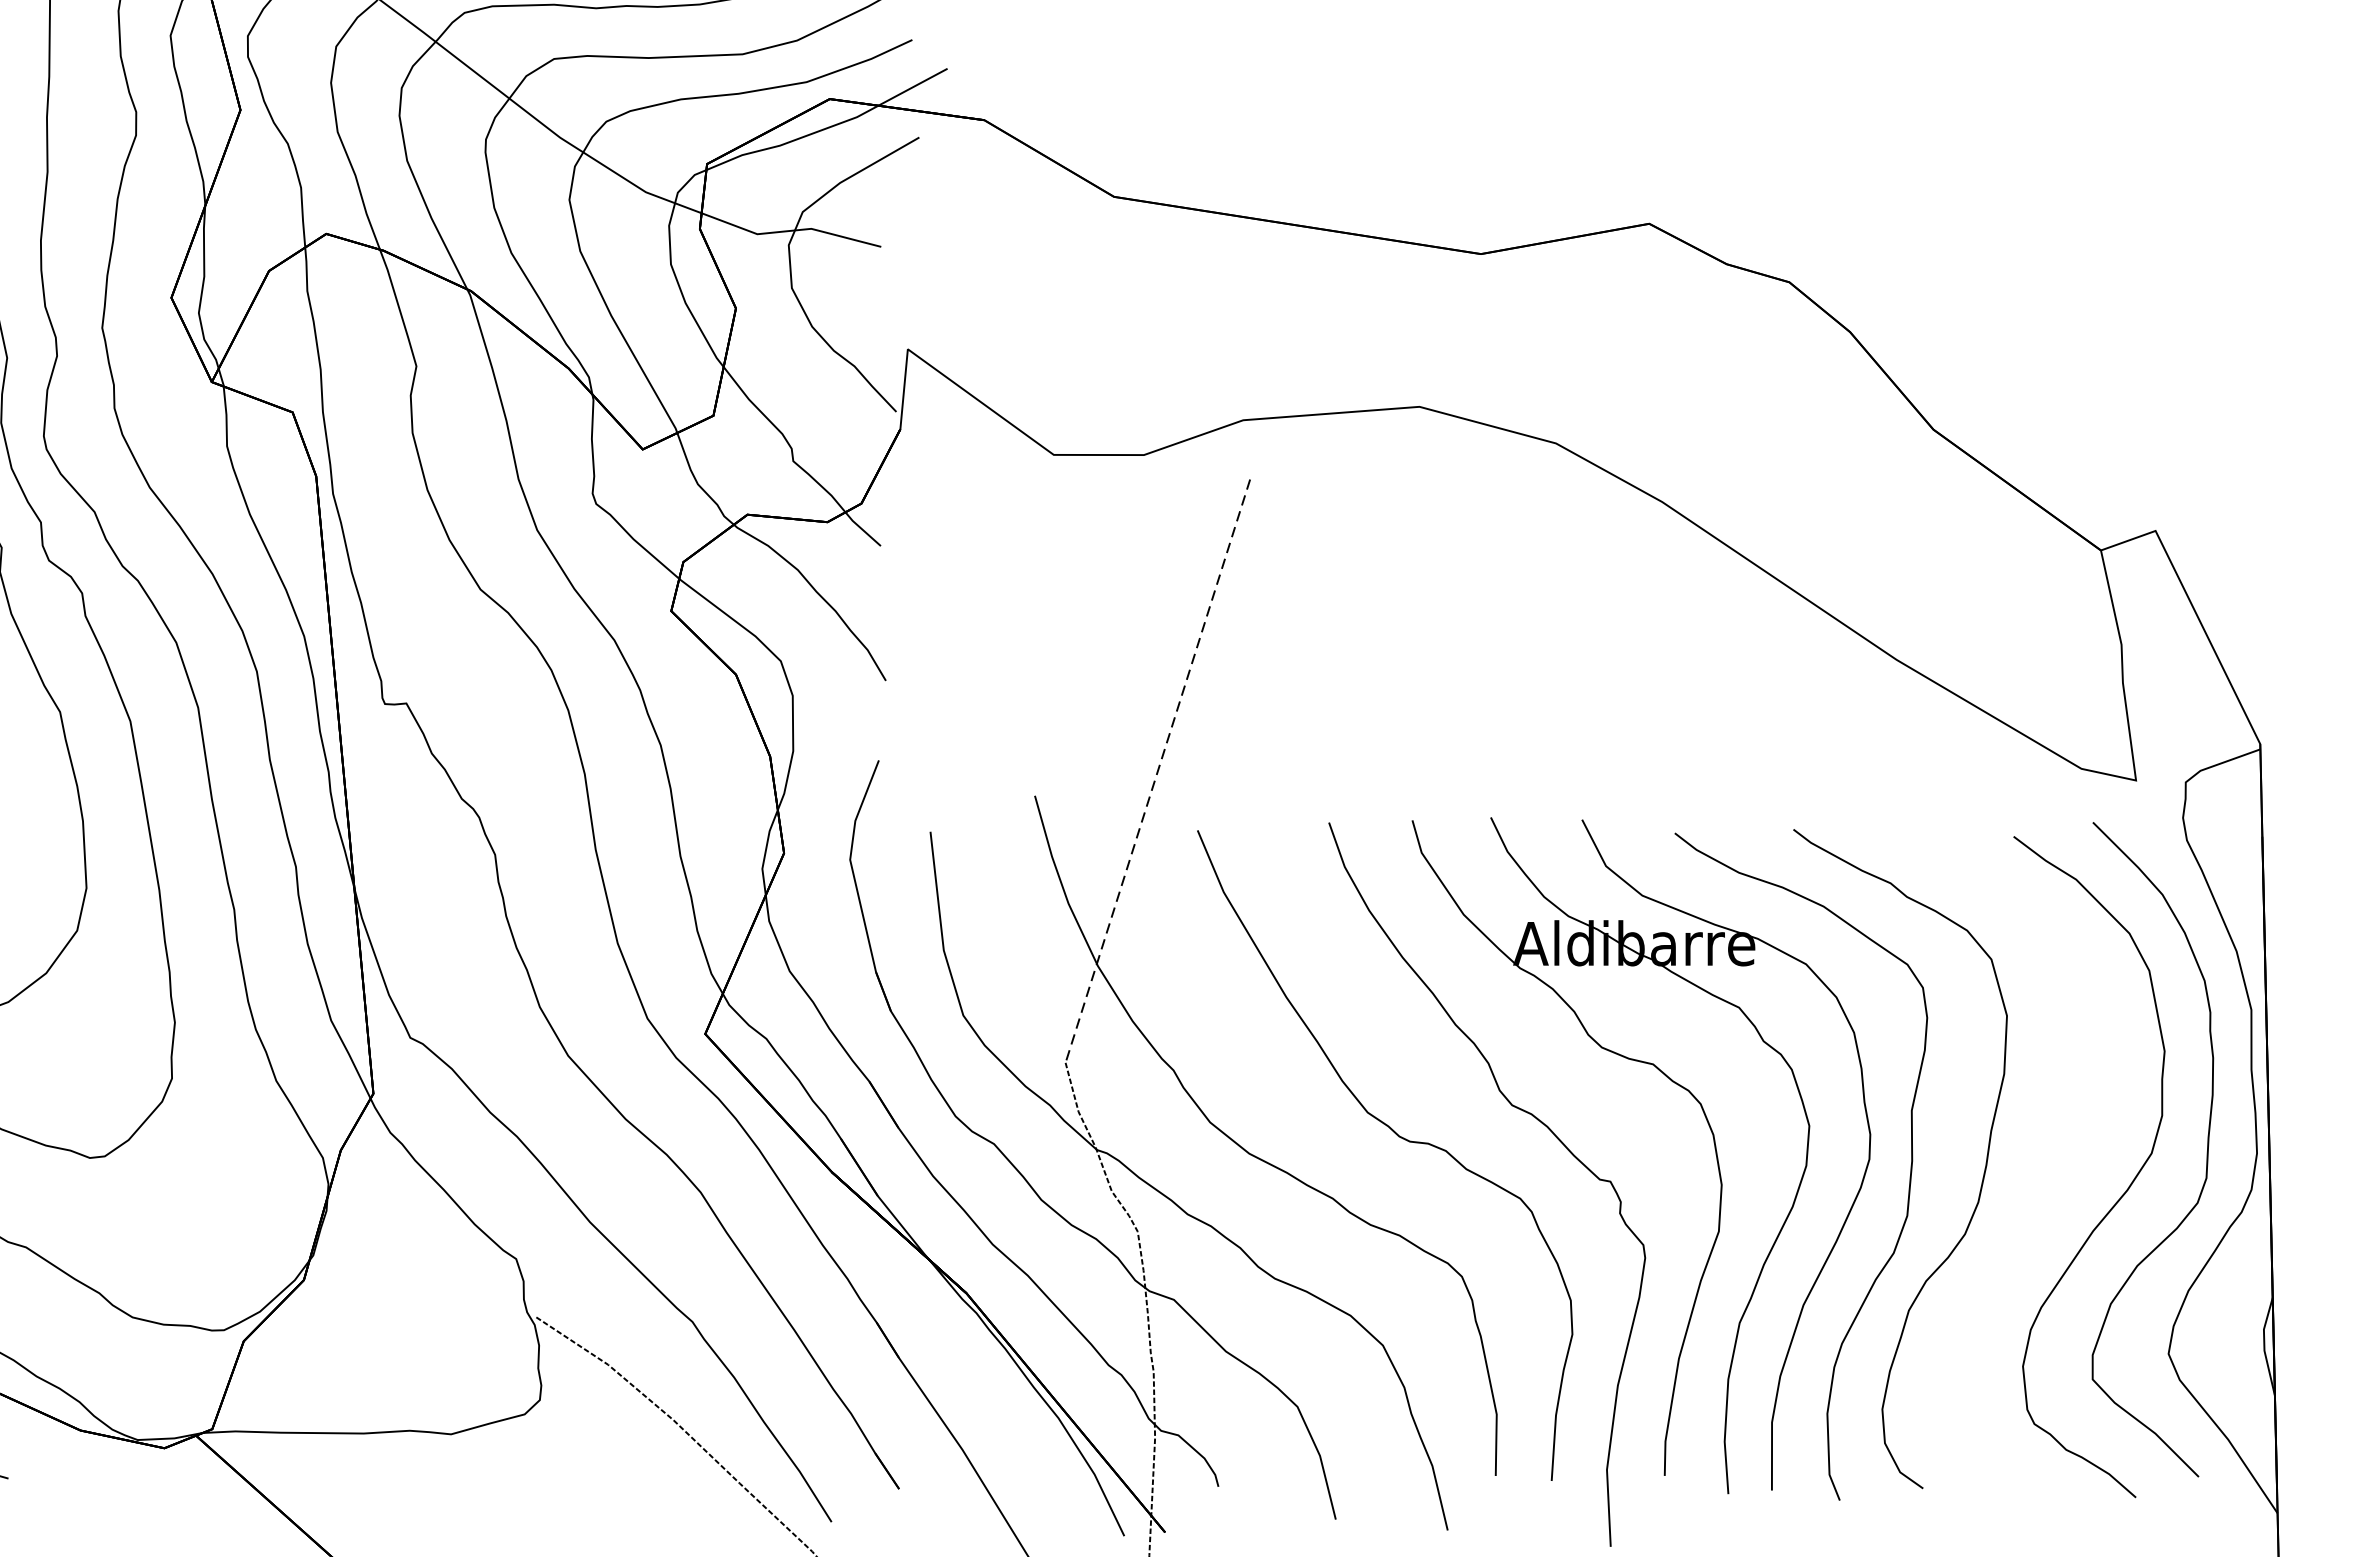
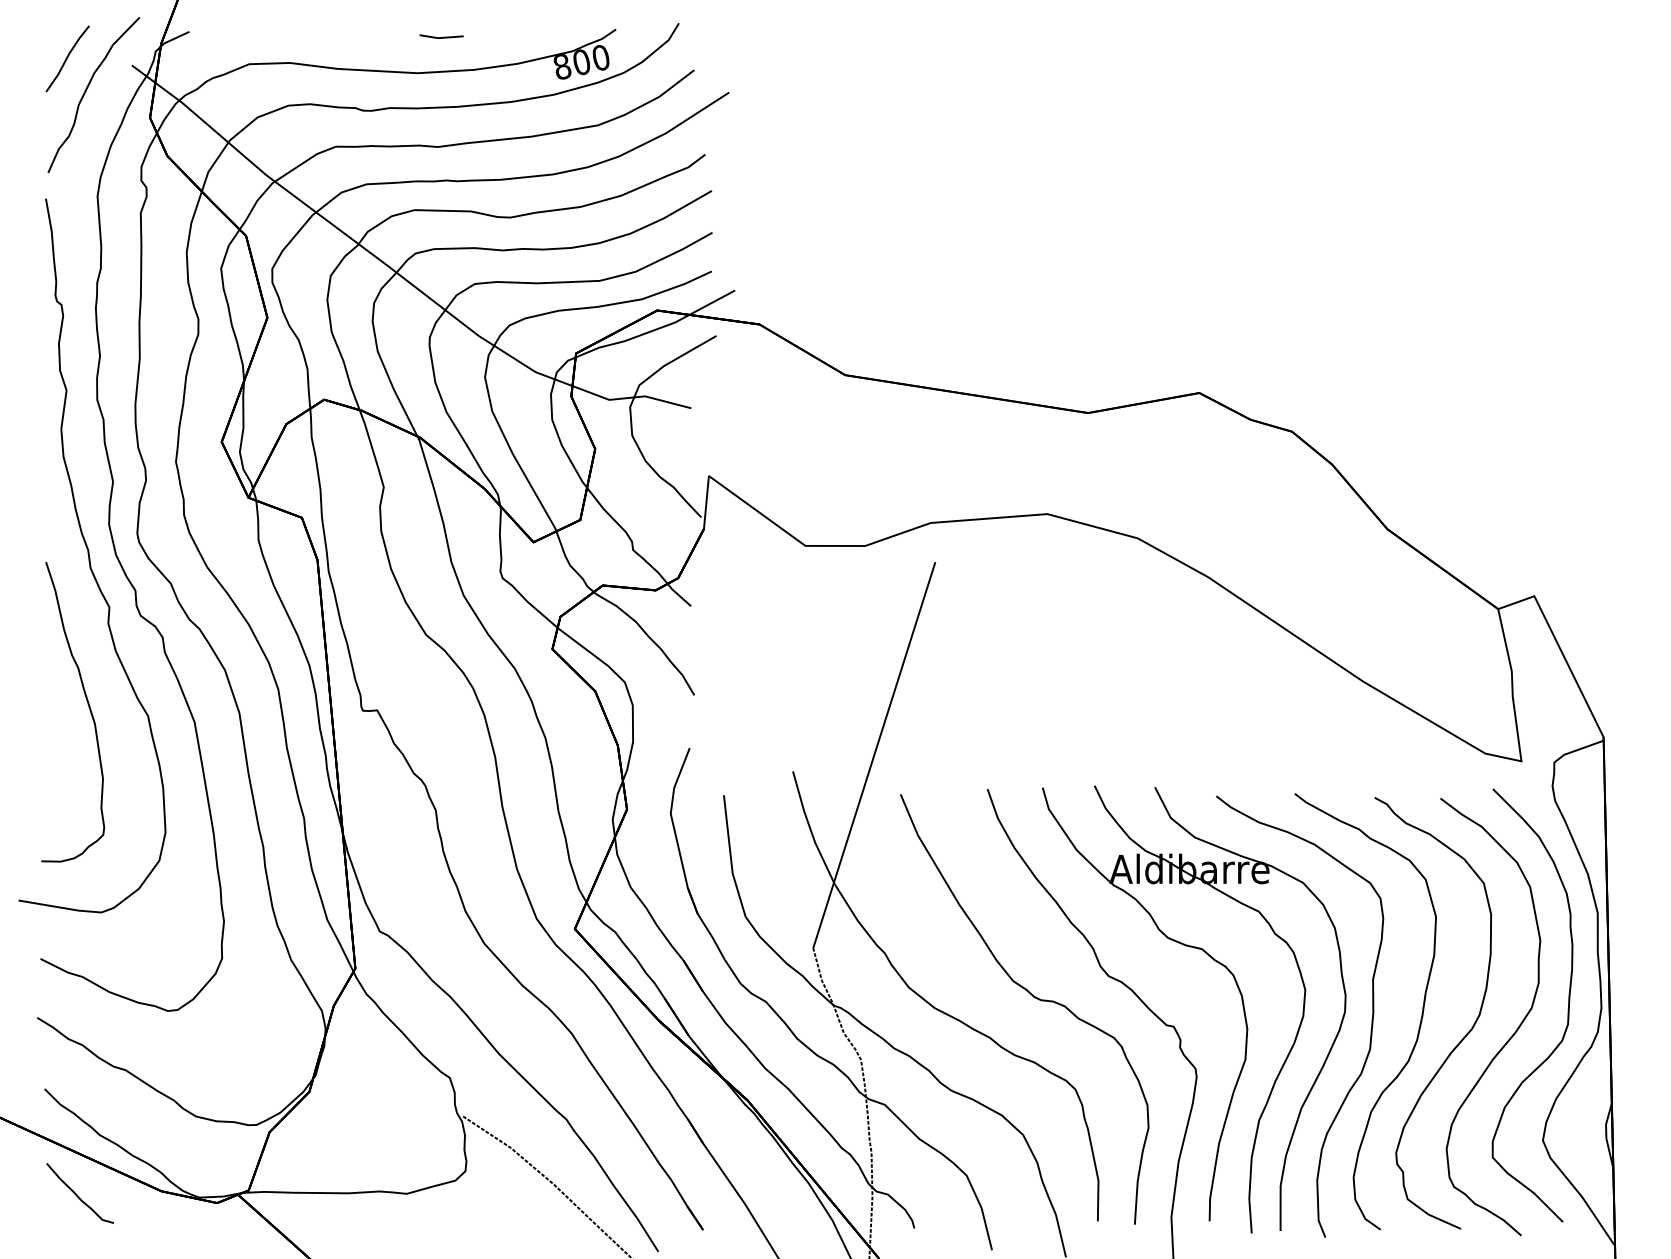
line: (1158, 771) -> (874, 755), dashed -> solid
part: (2043, 1202) -> (1460, 1040), added

